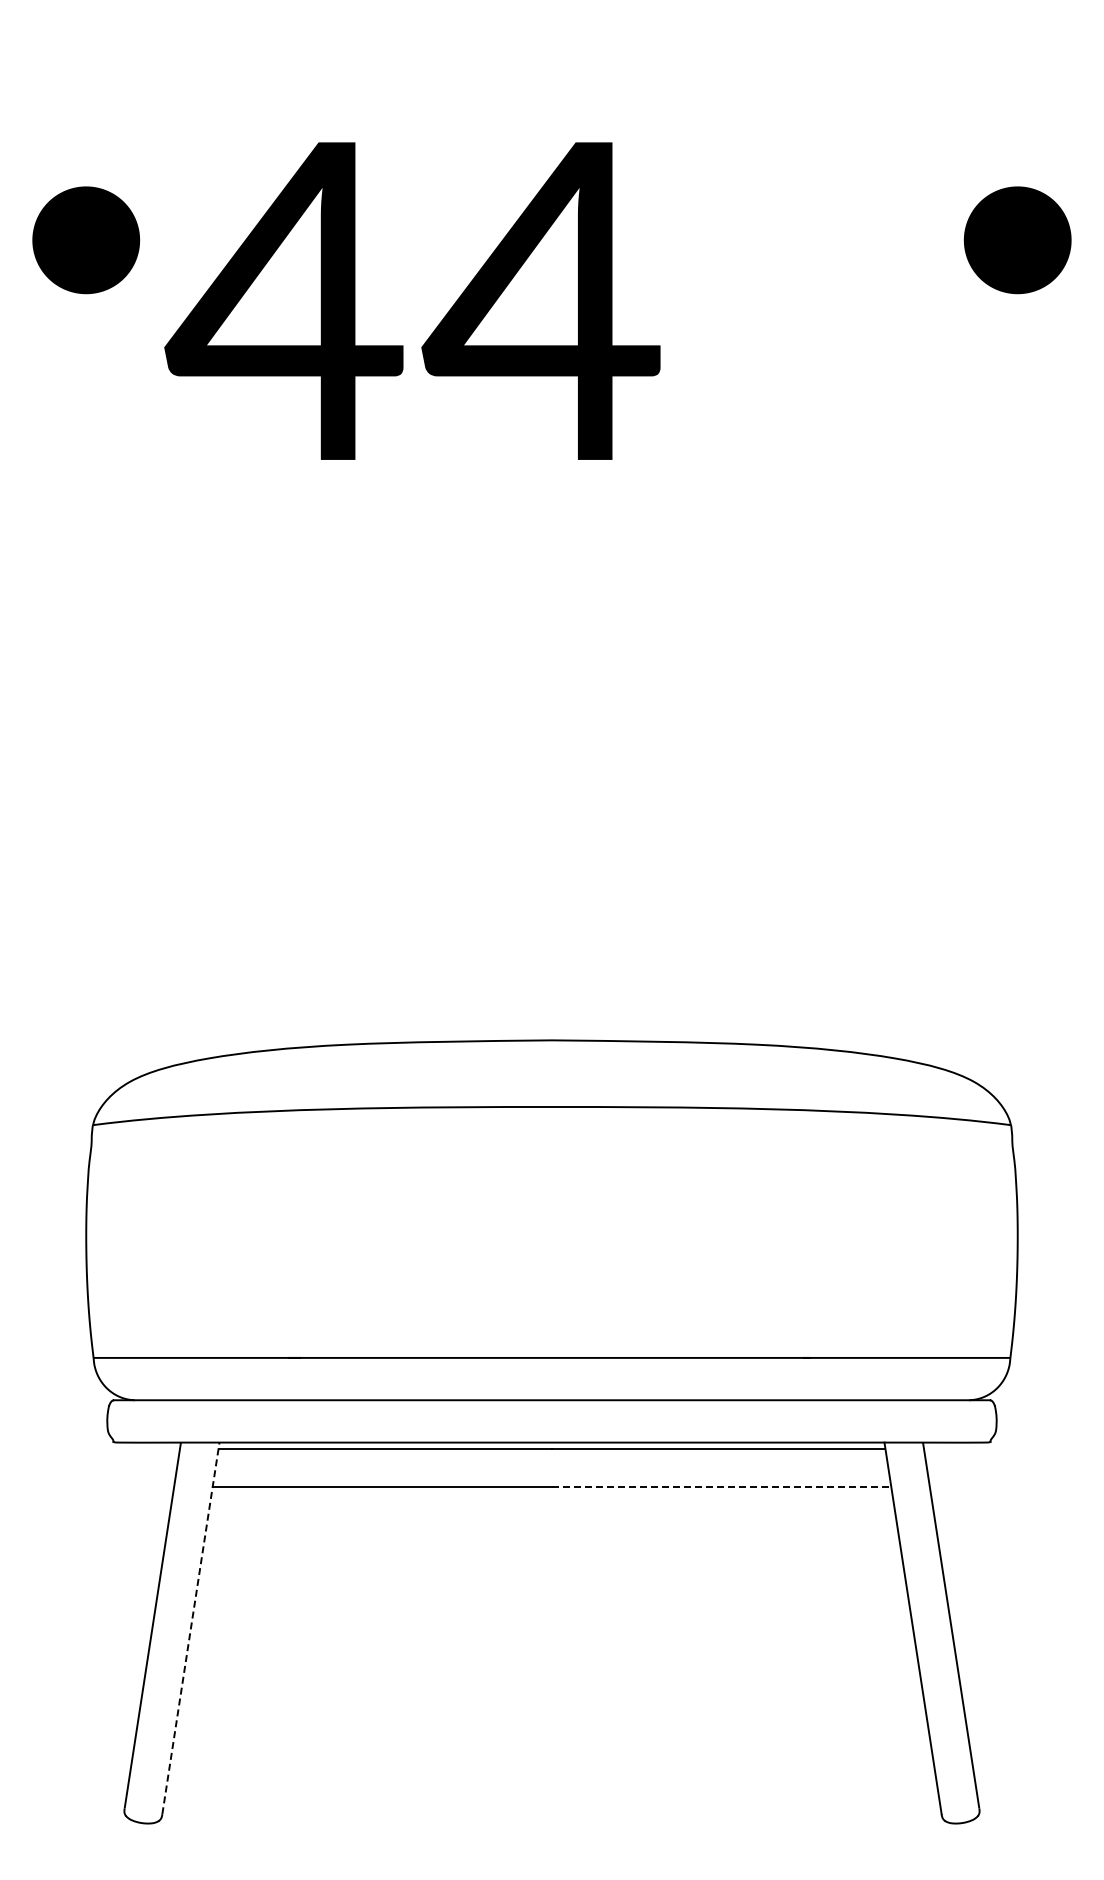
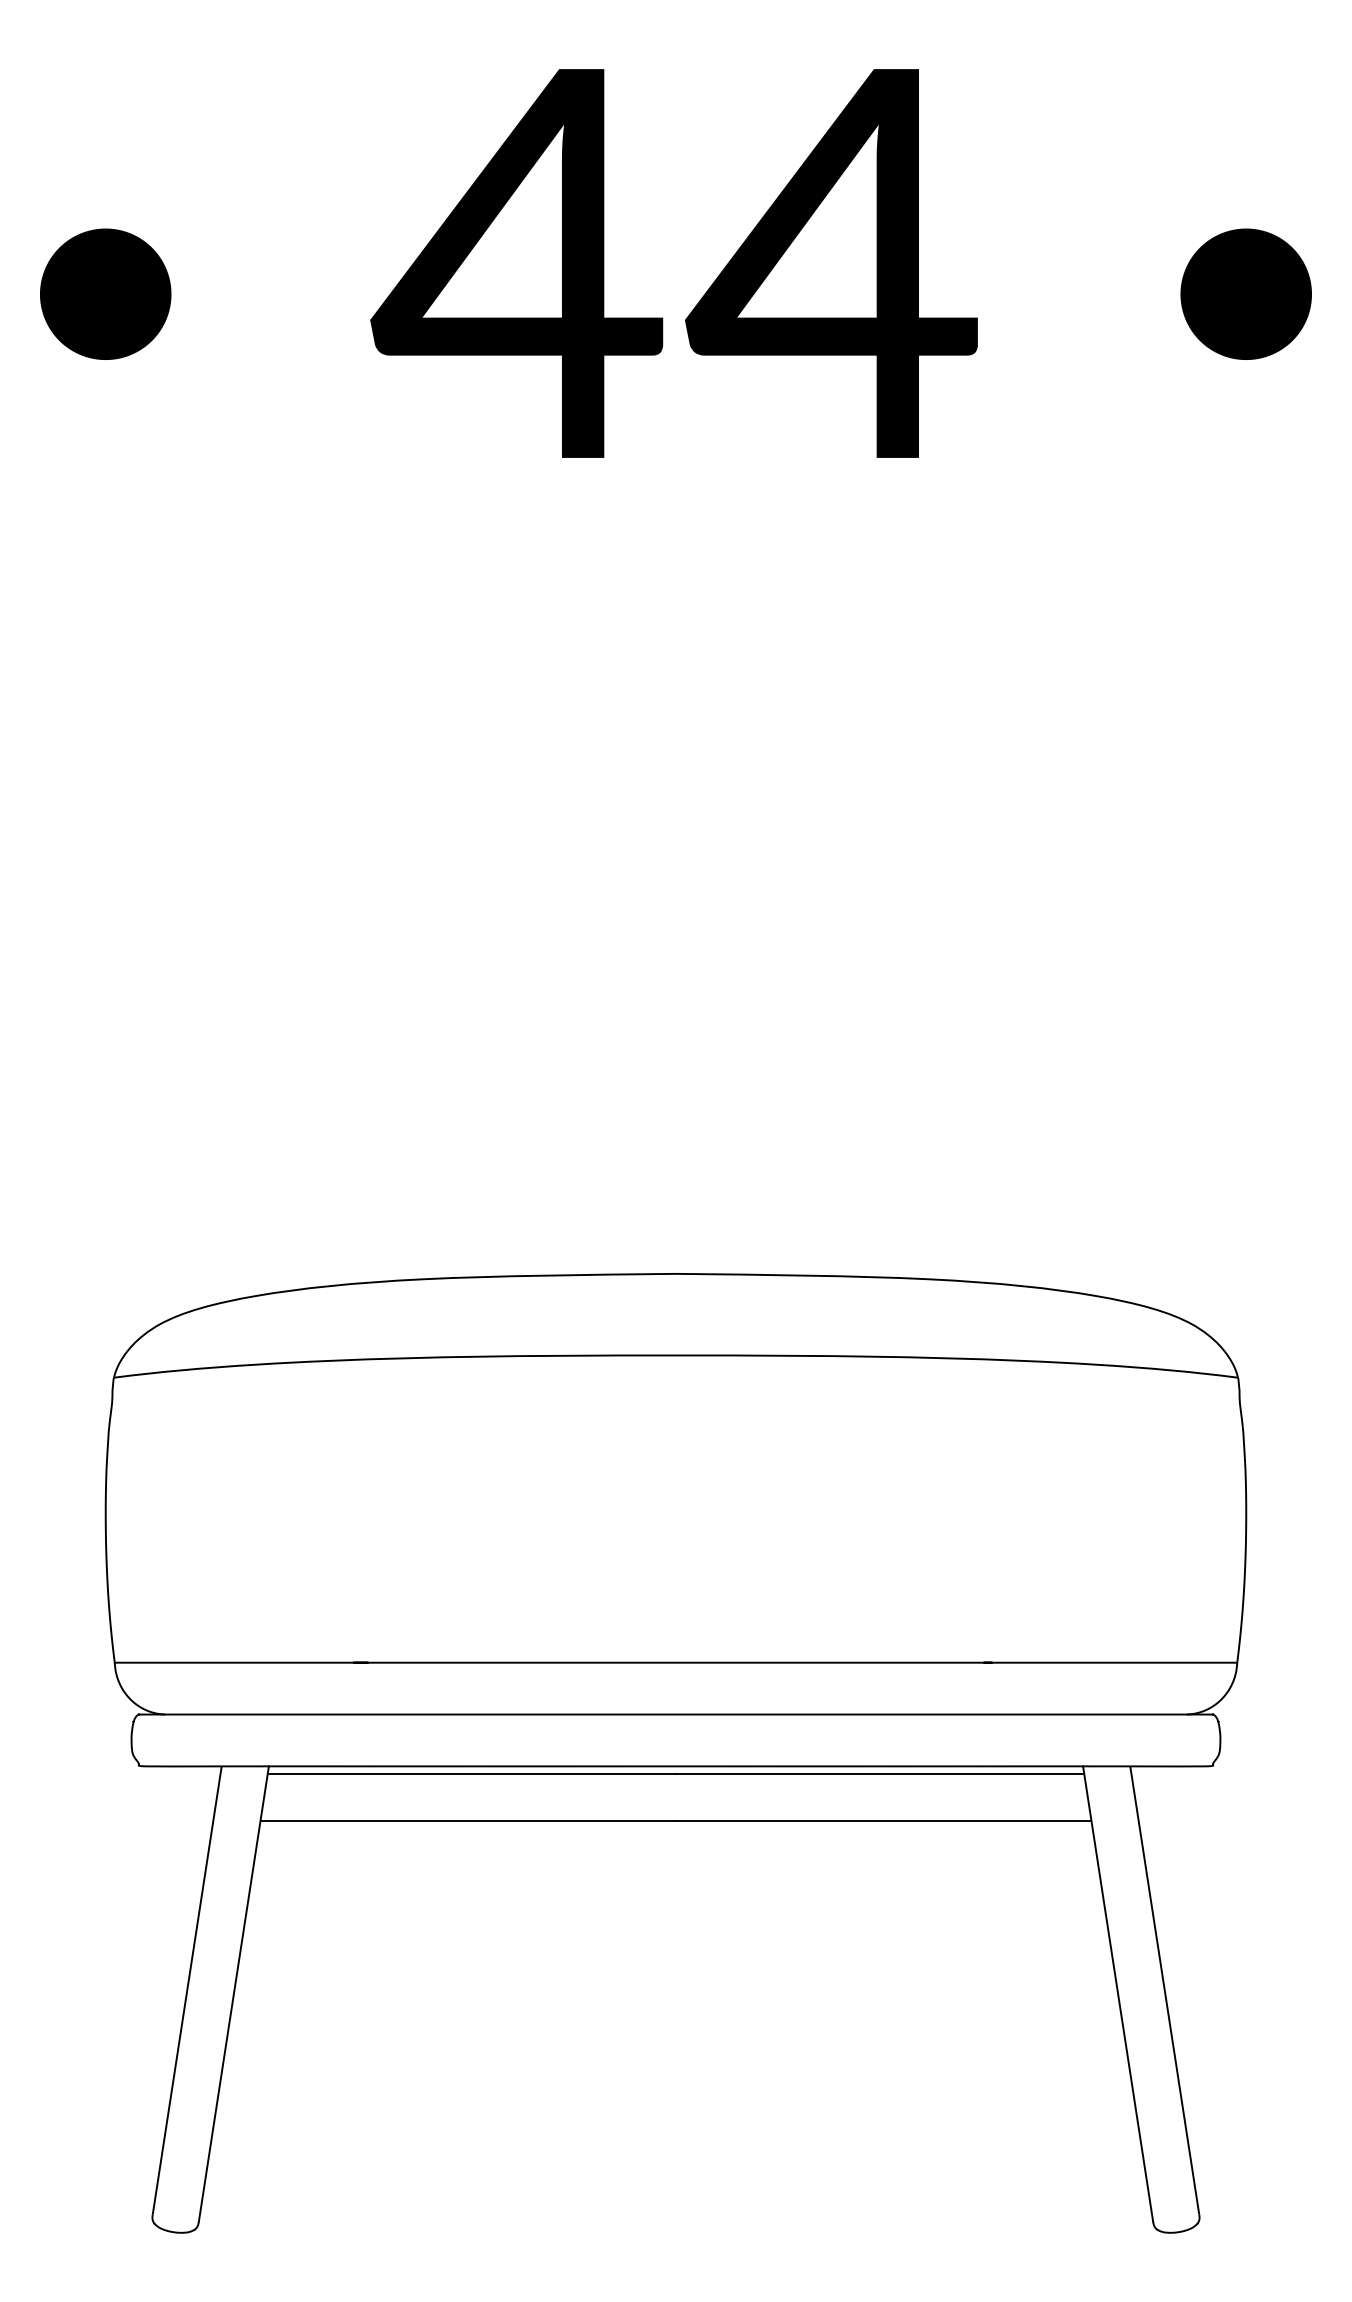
text: (412, 300) -> (674, 262), moved
line: (721, 1487) -> (883, 1821), dashed -> solid
line: (190, 1628) -> (233, 1993), dashed -> solid

